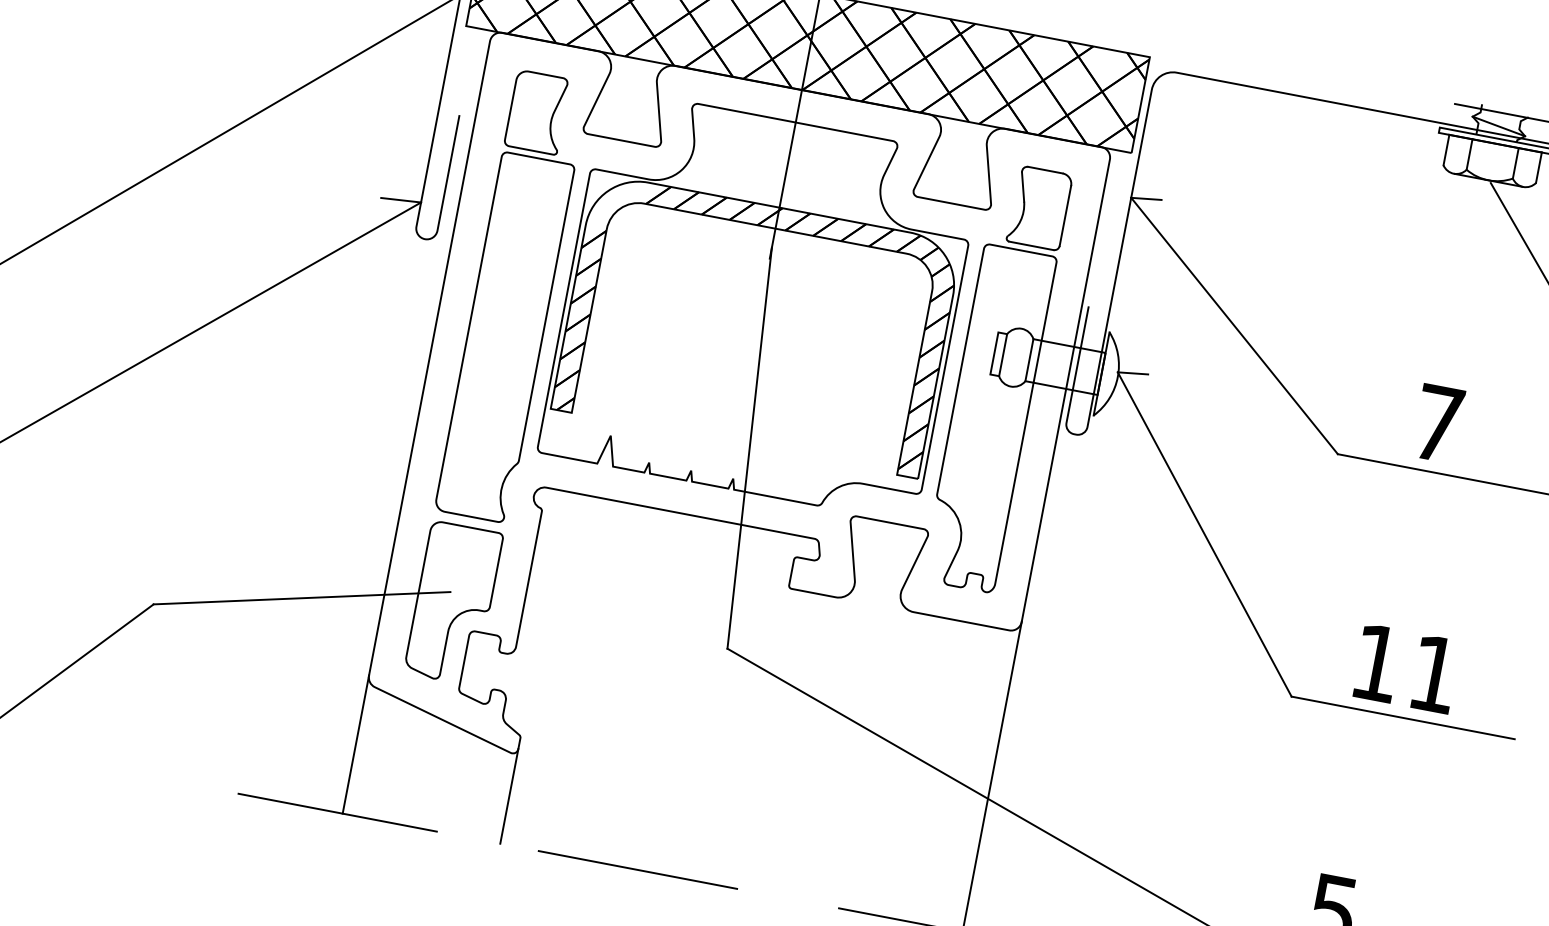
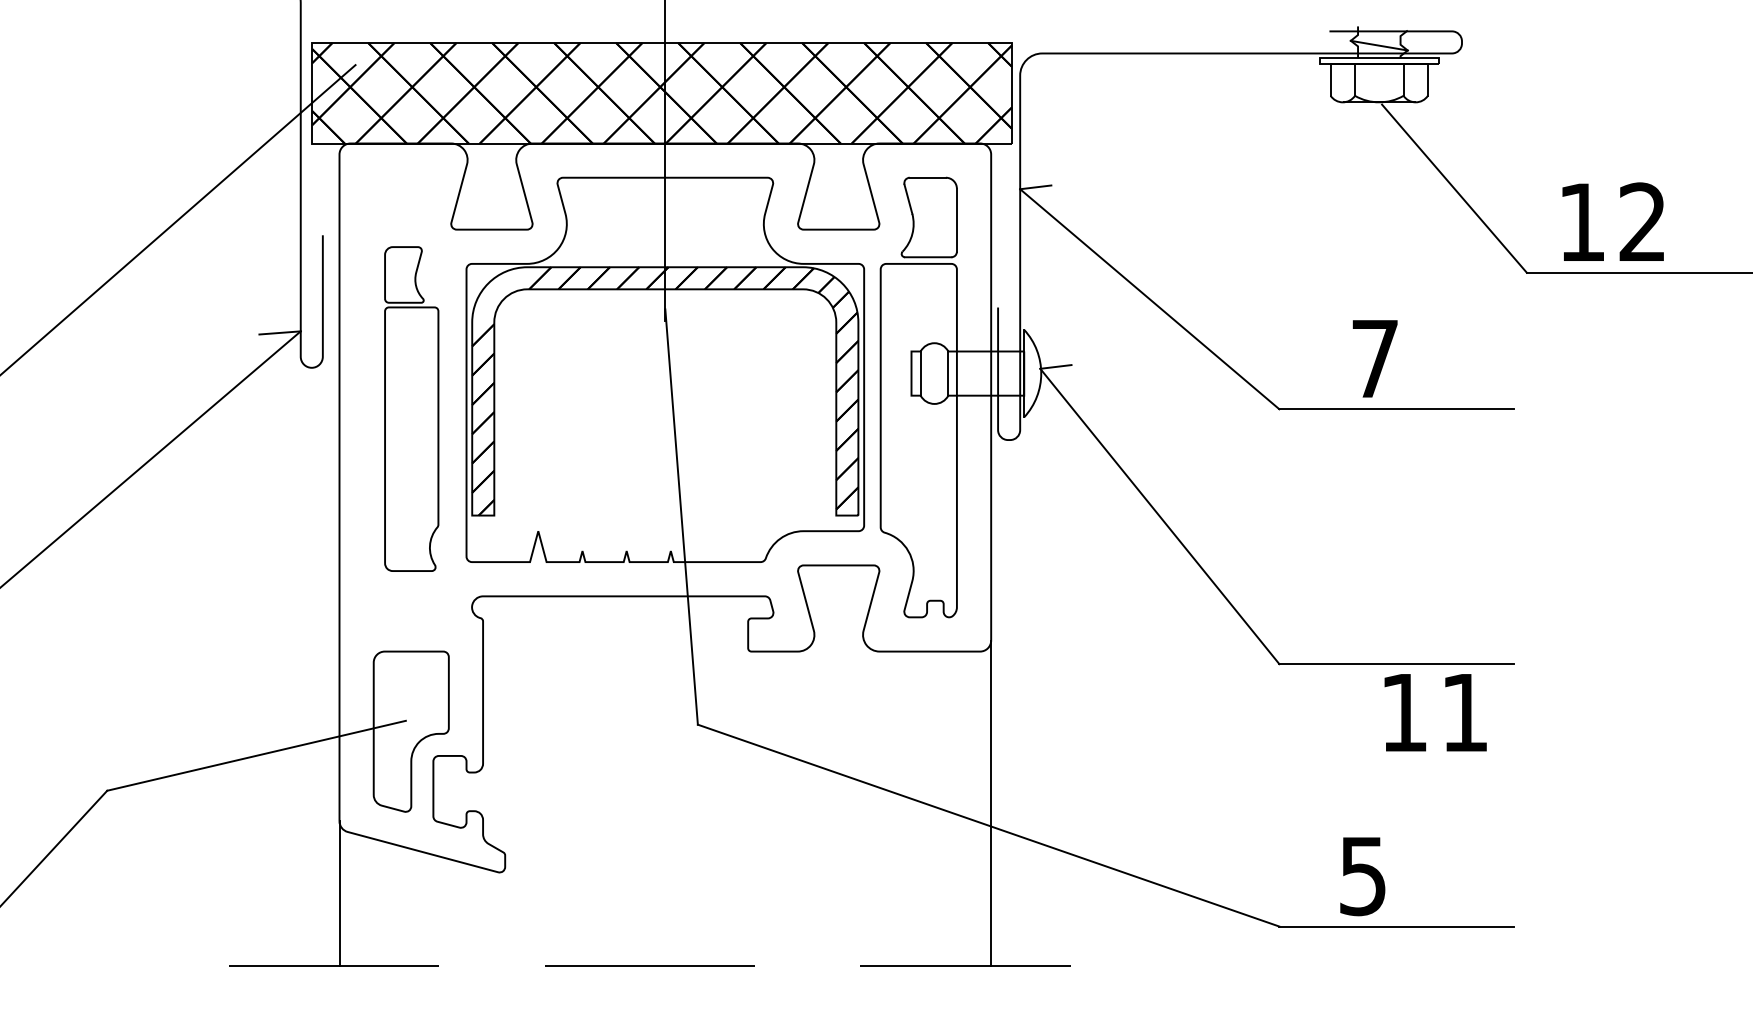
part: (512, 295) -> (411, 408), size x0.7
text: (1406, 668) -> (1435, 712), moved
line: (509, 796) -> (505, 916), removed

